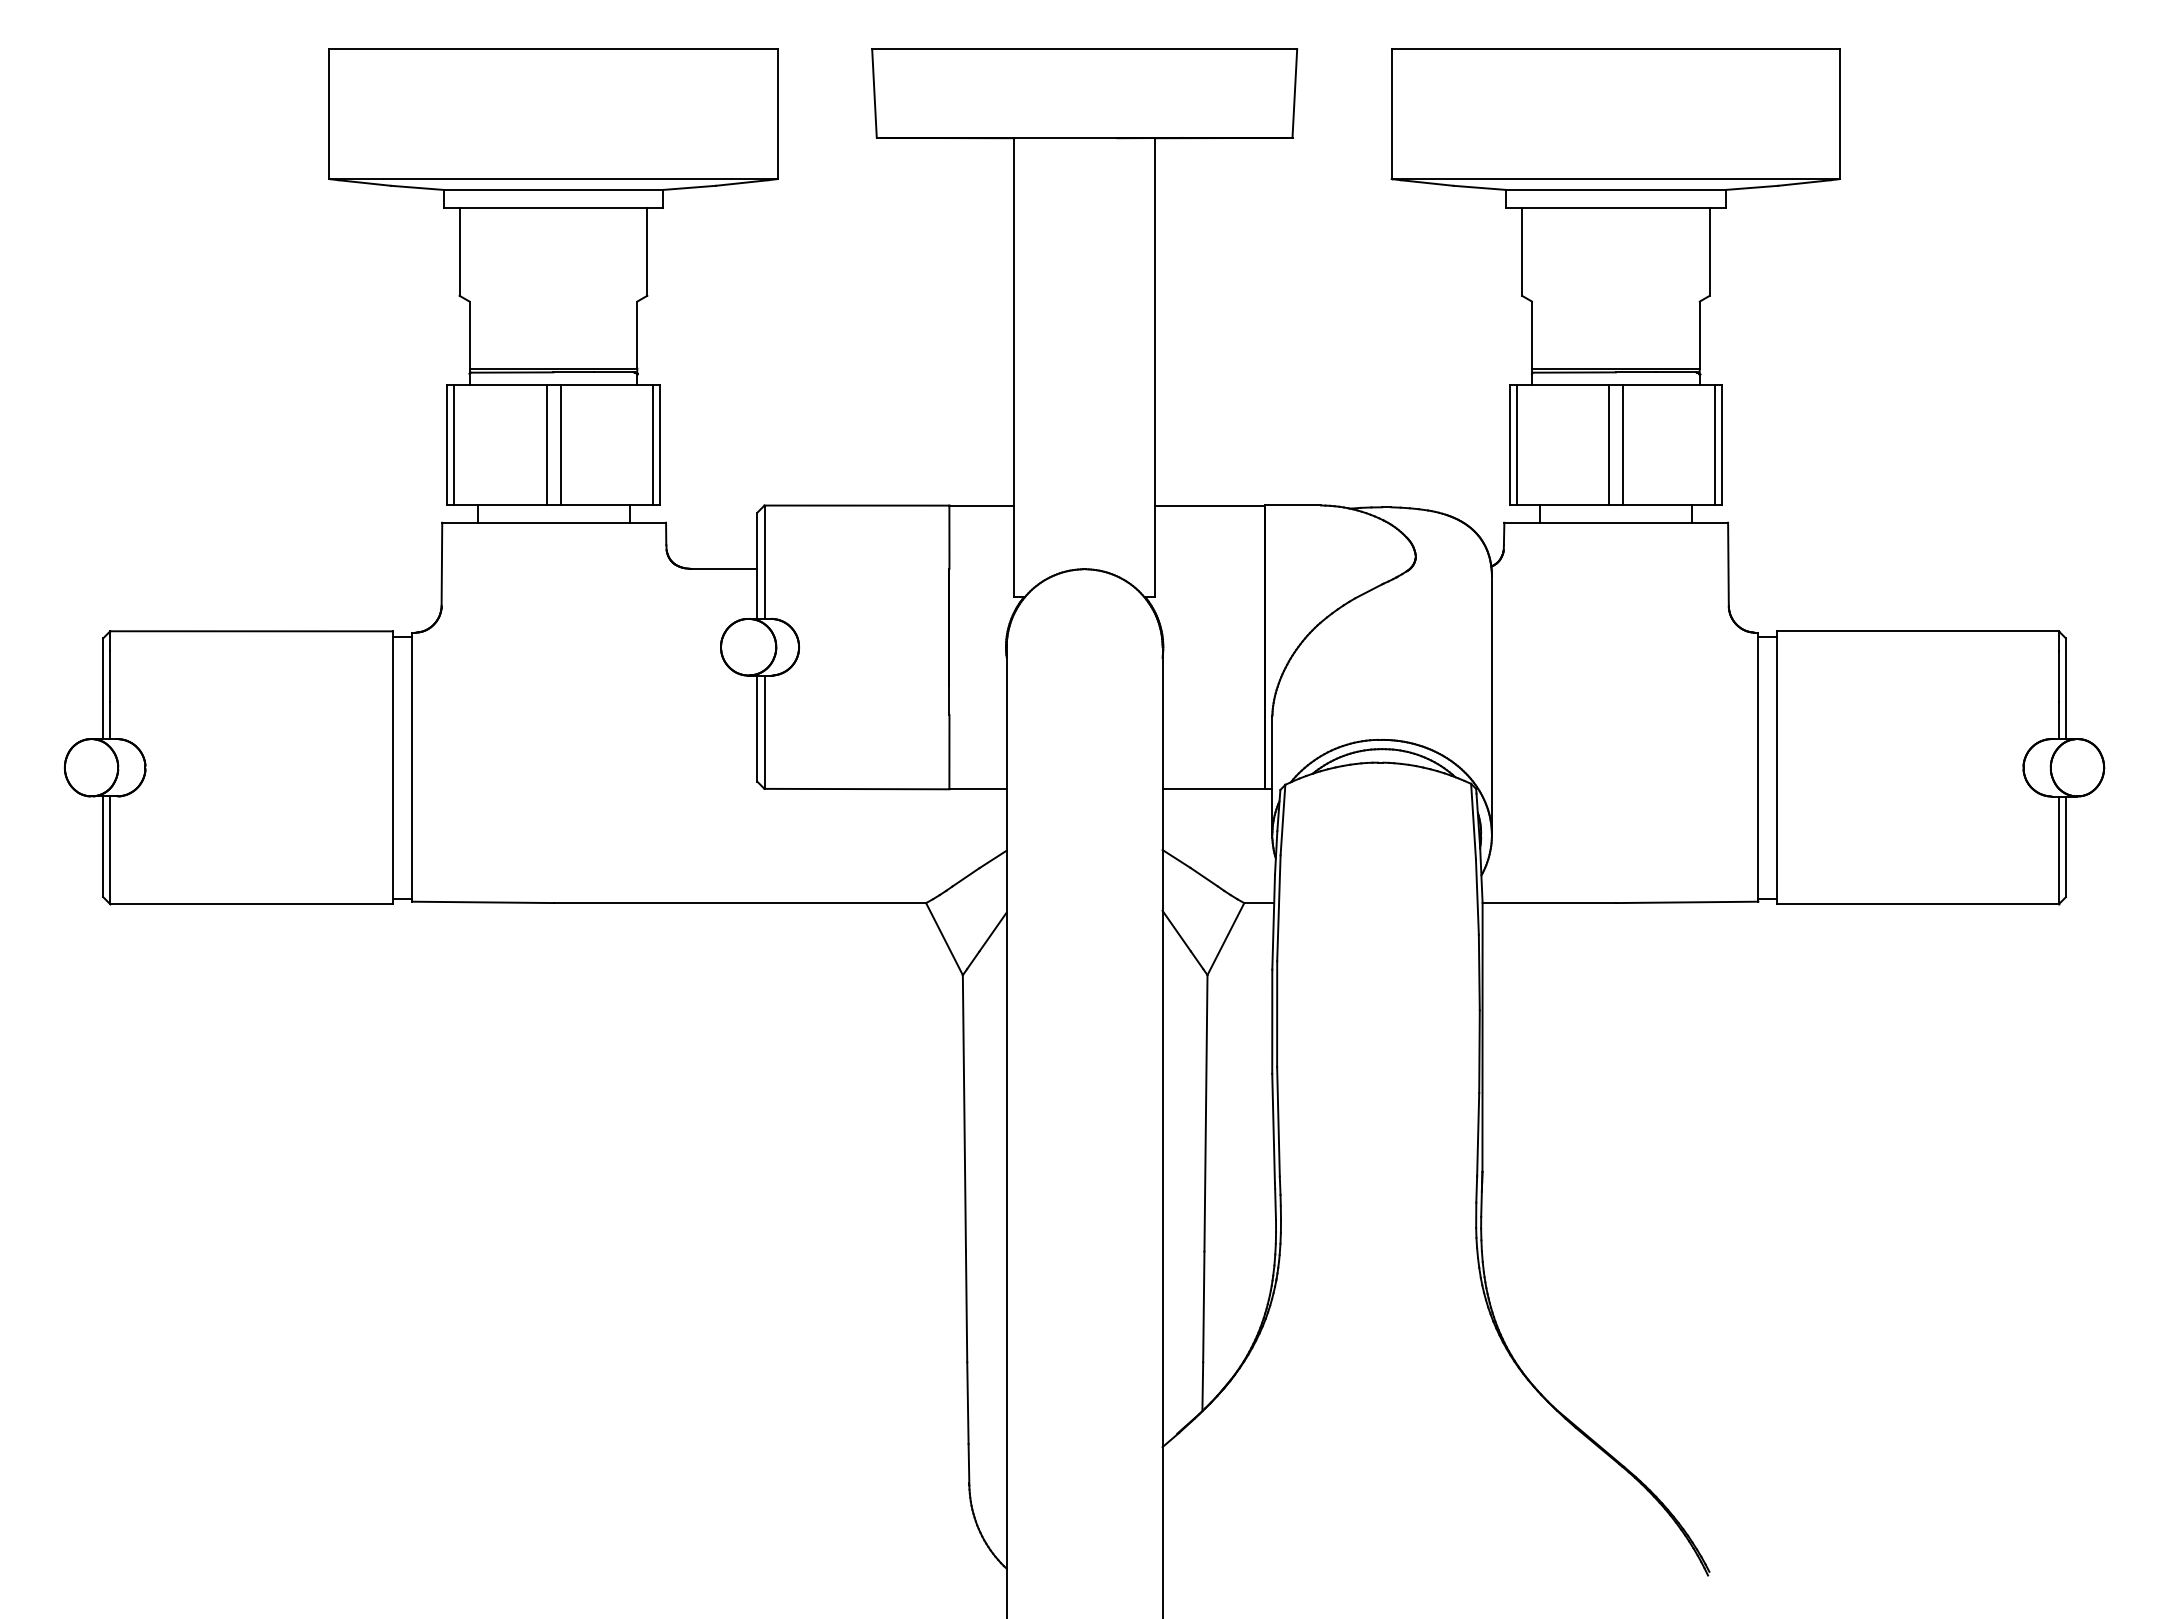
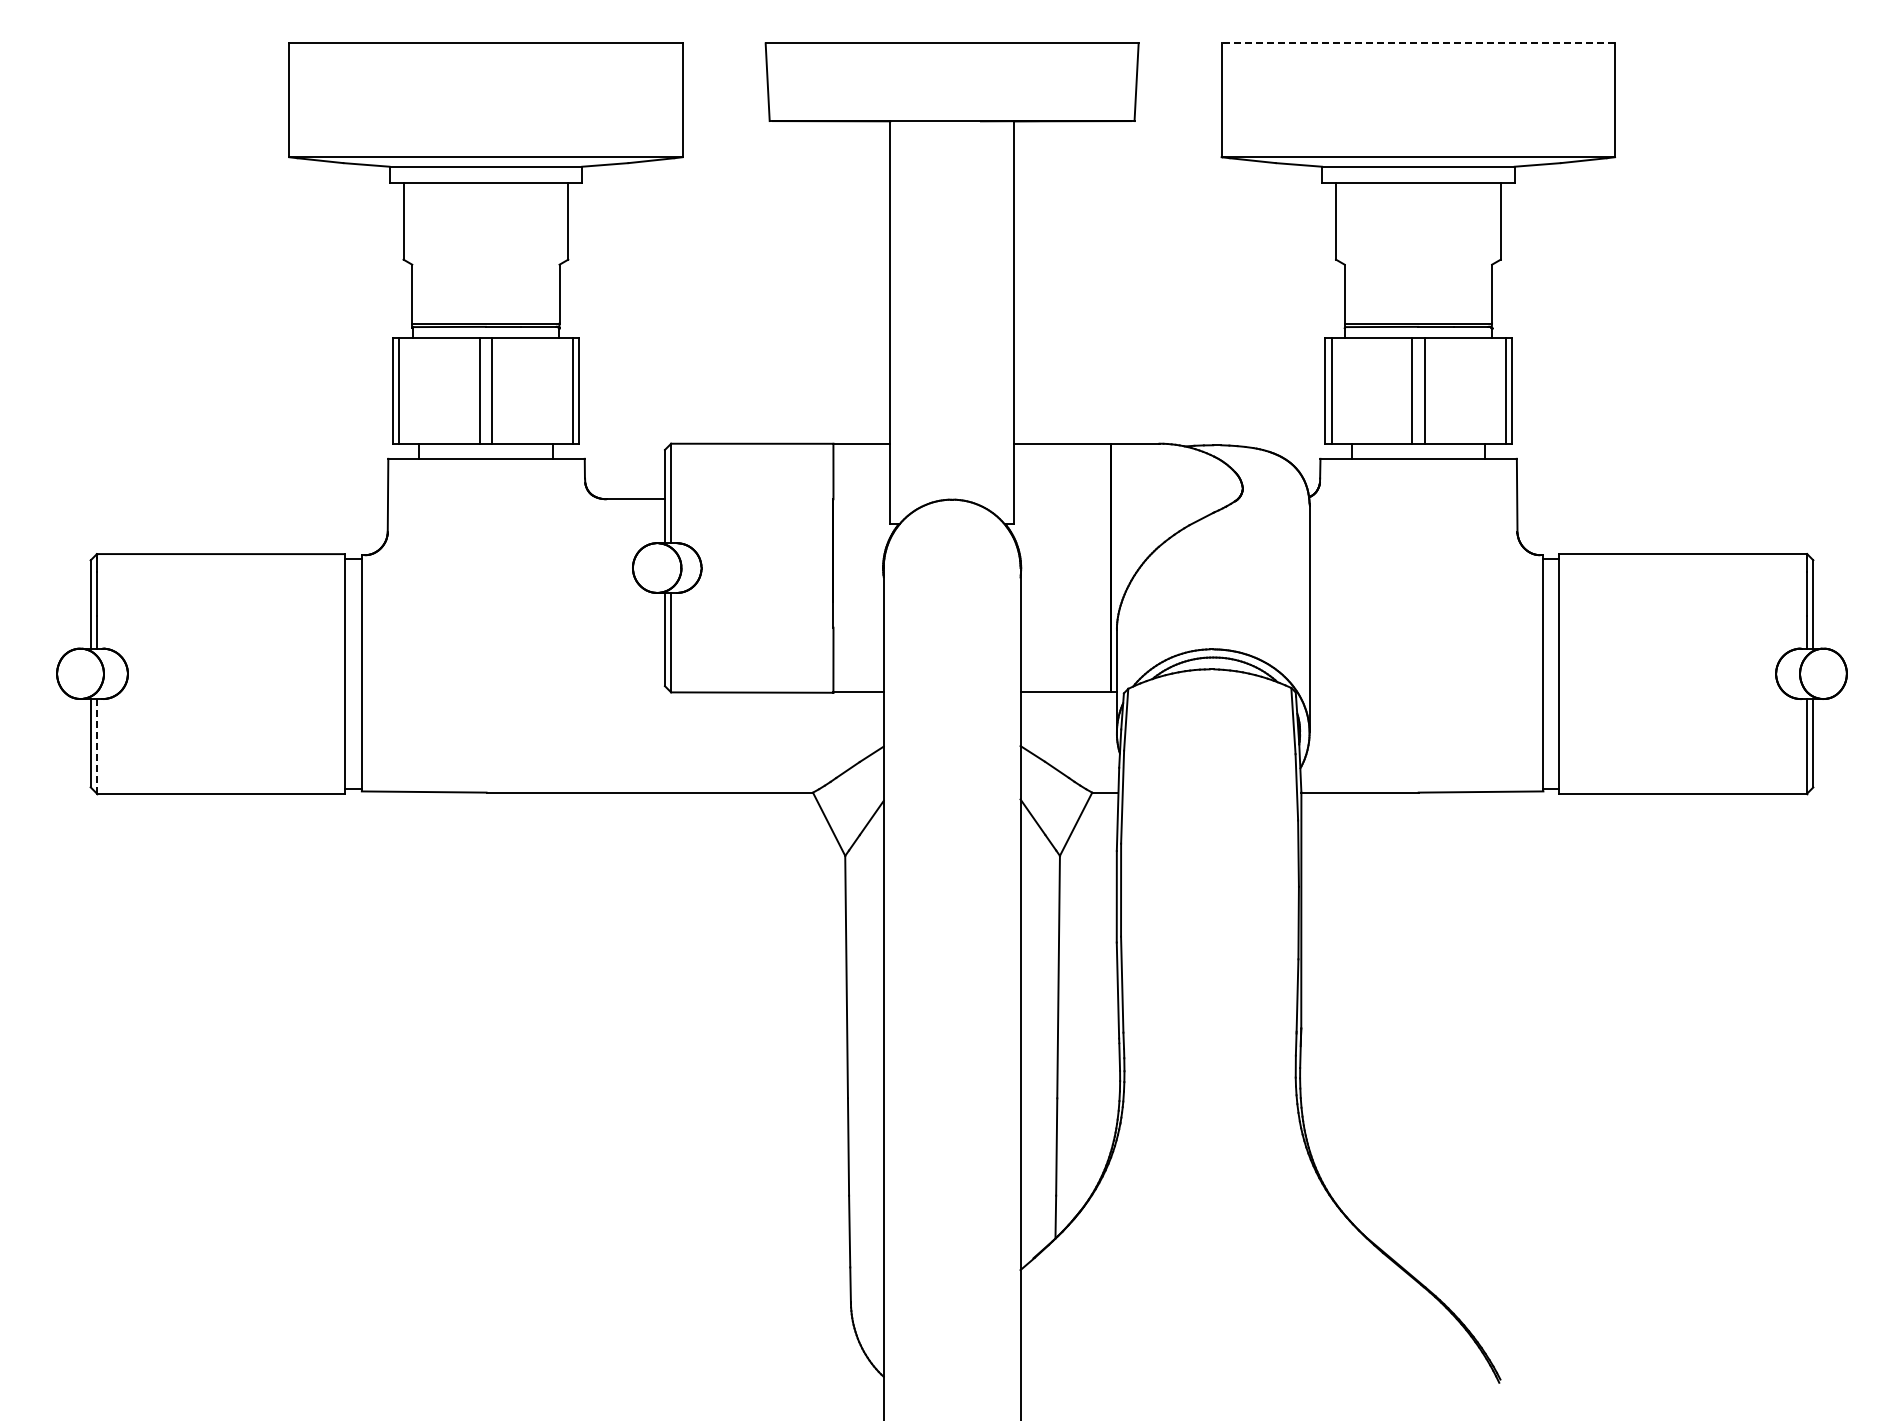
line: (1616, 48) -> (1418, 42), solid -> dashed
line: (109, 850) -> (96, 746), solid -> dashed

